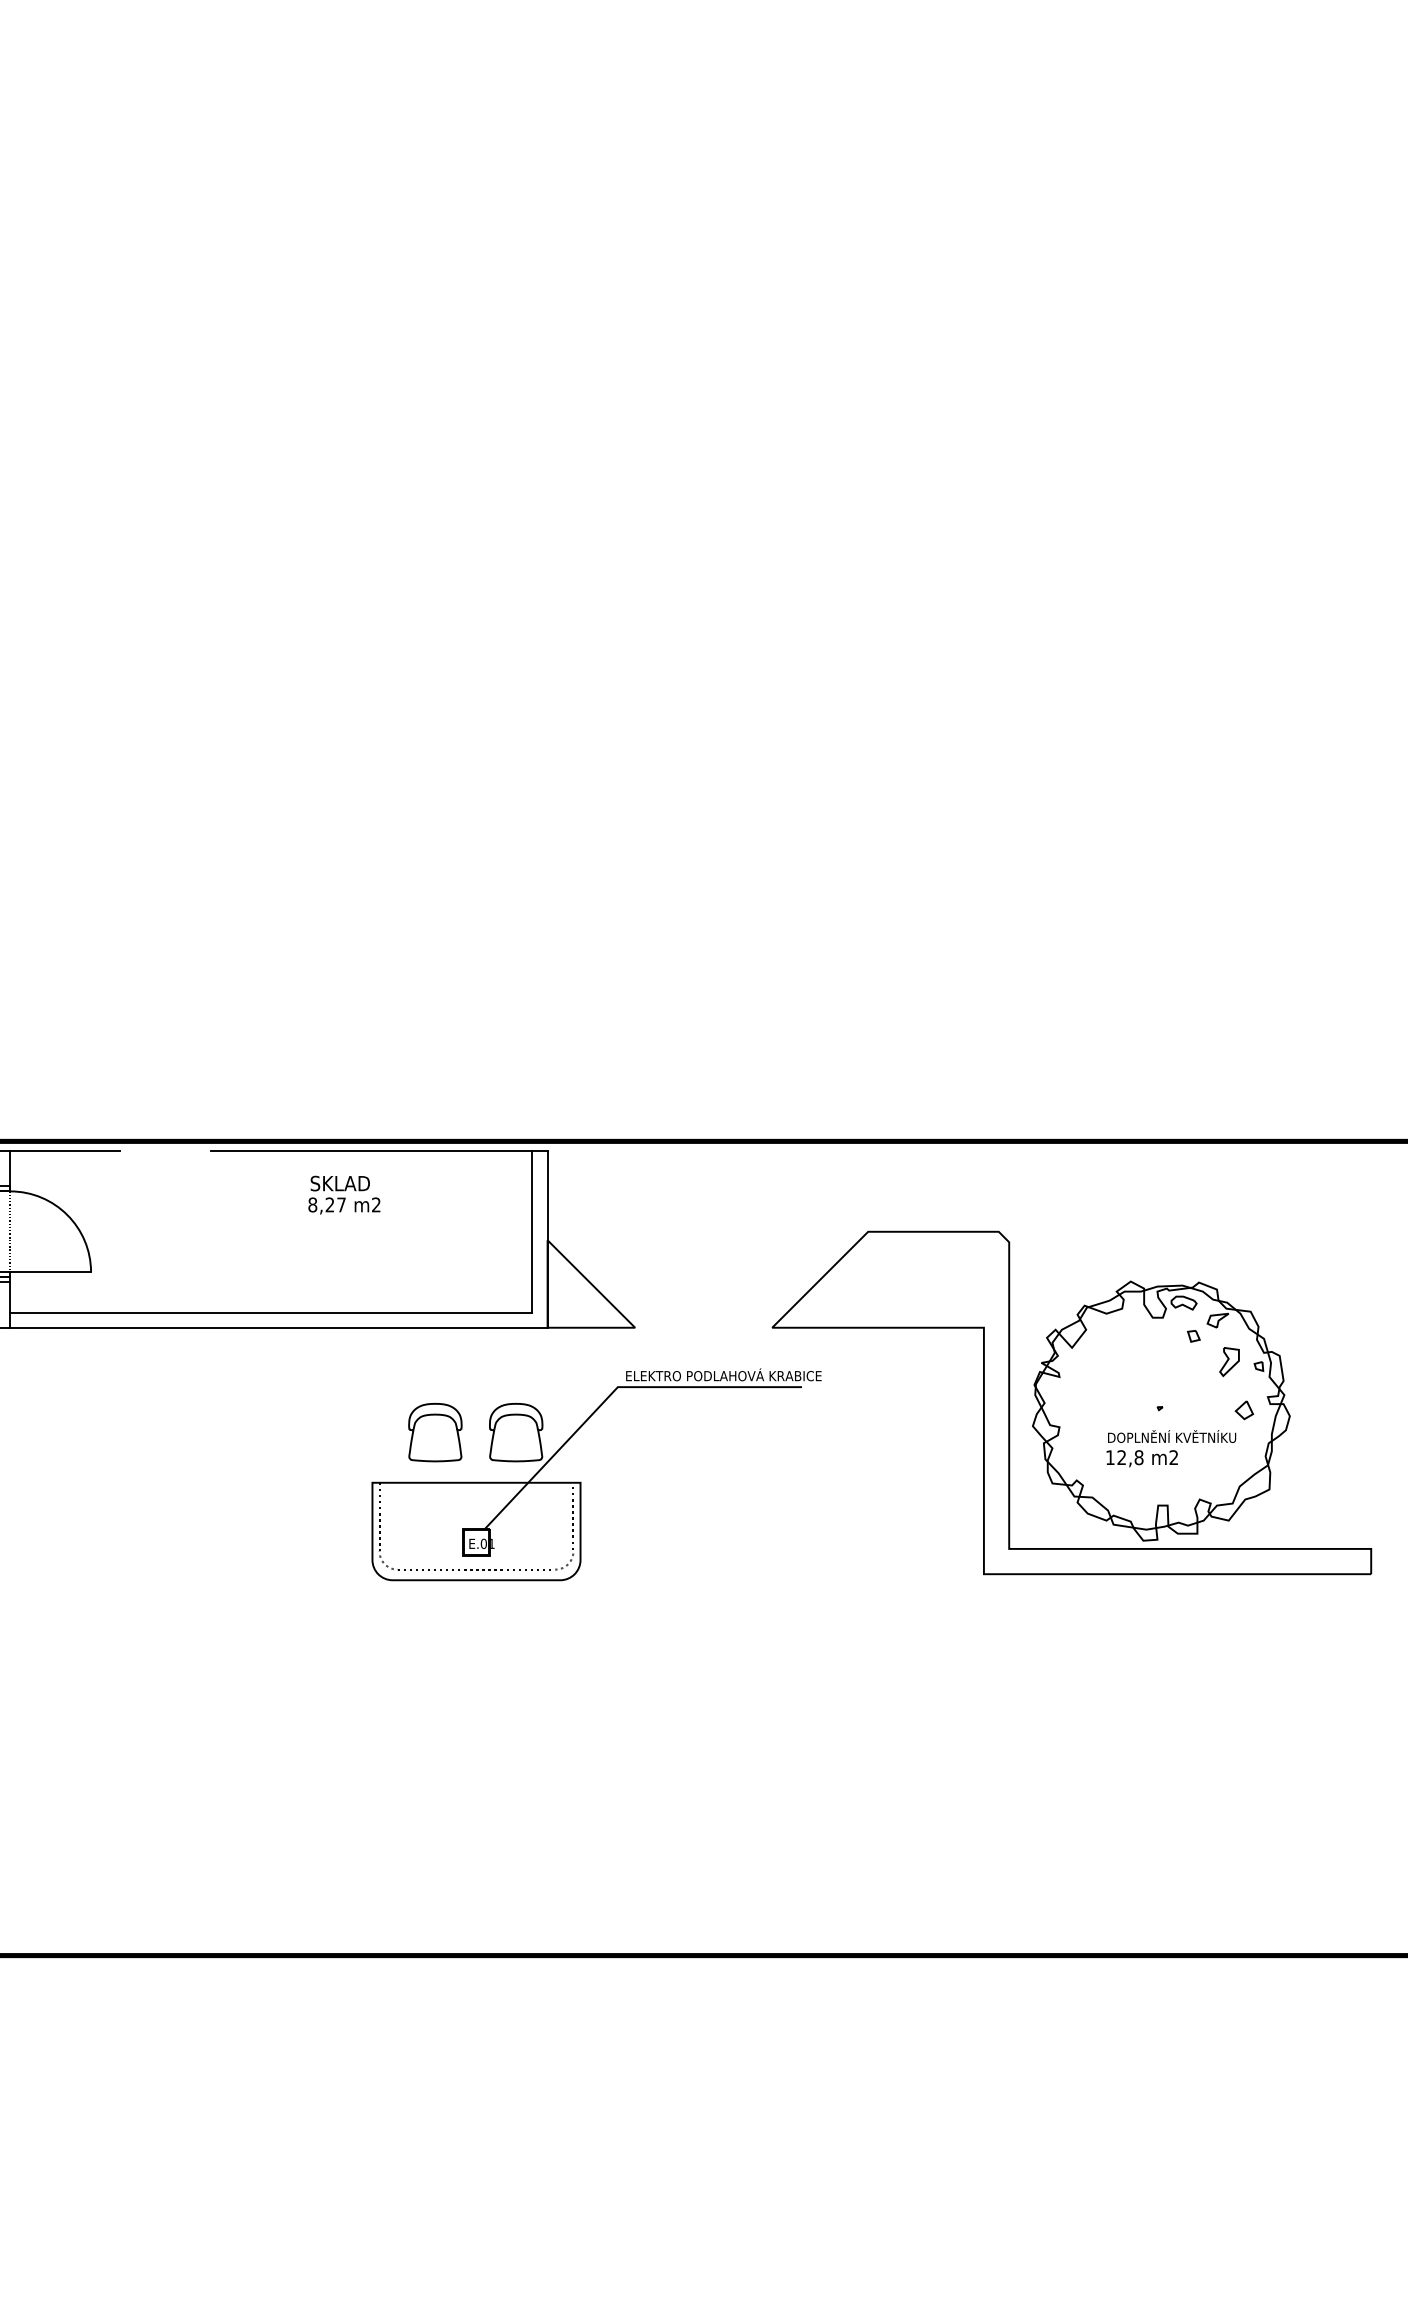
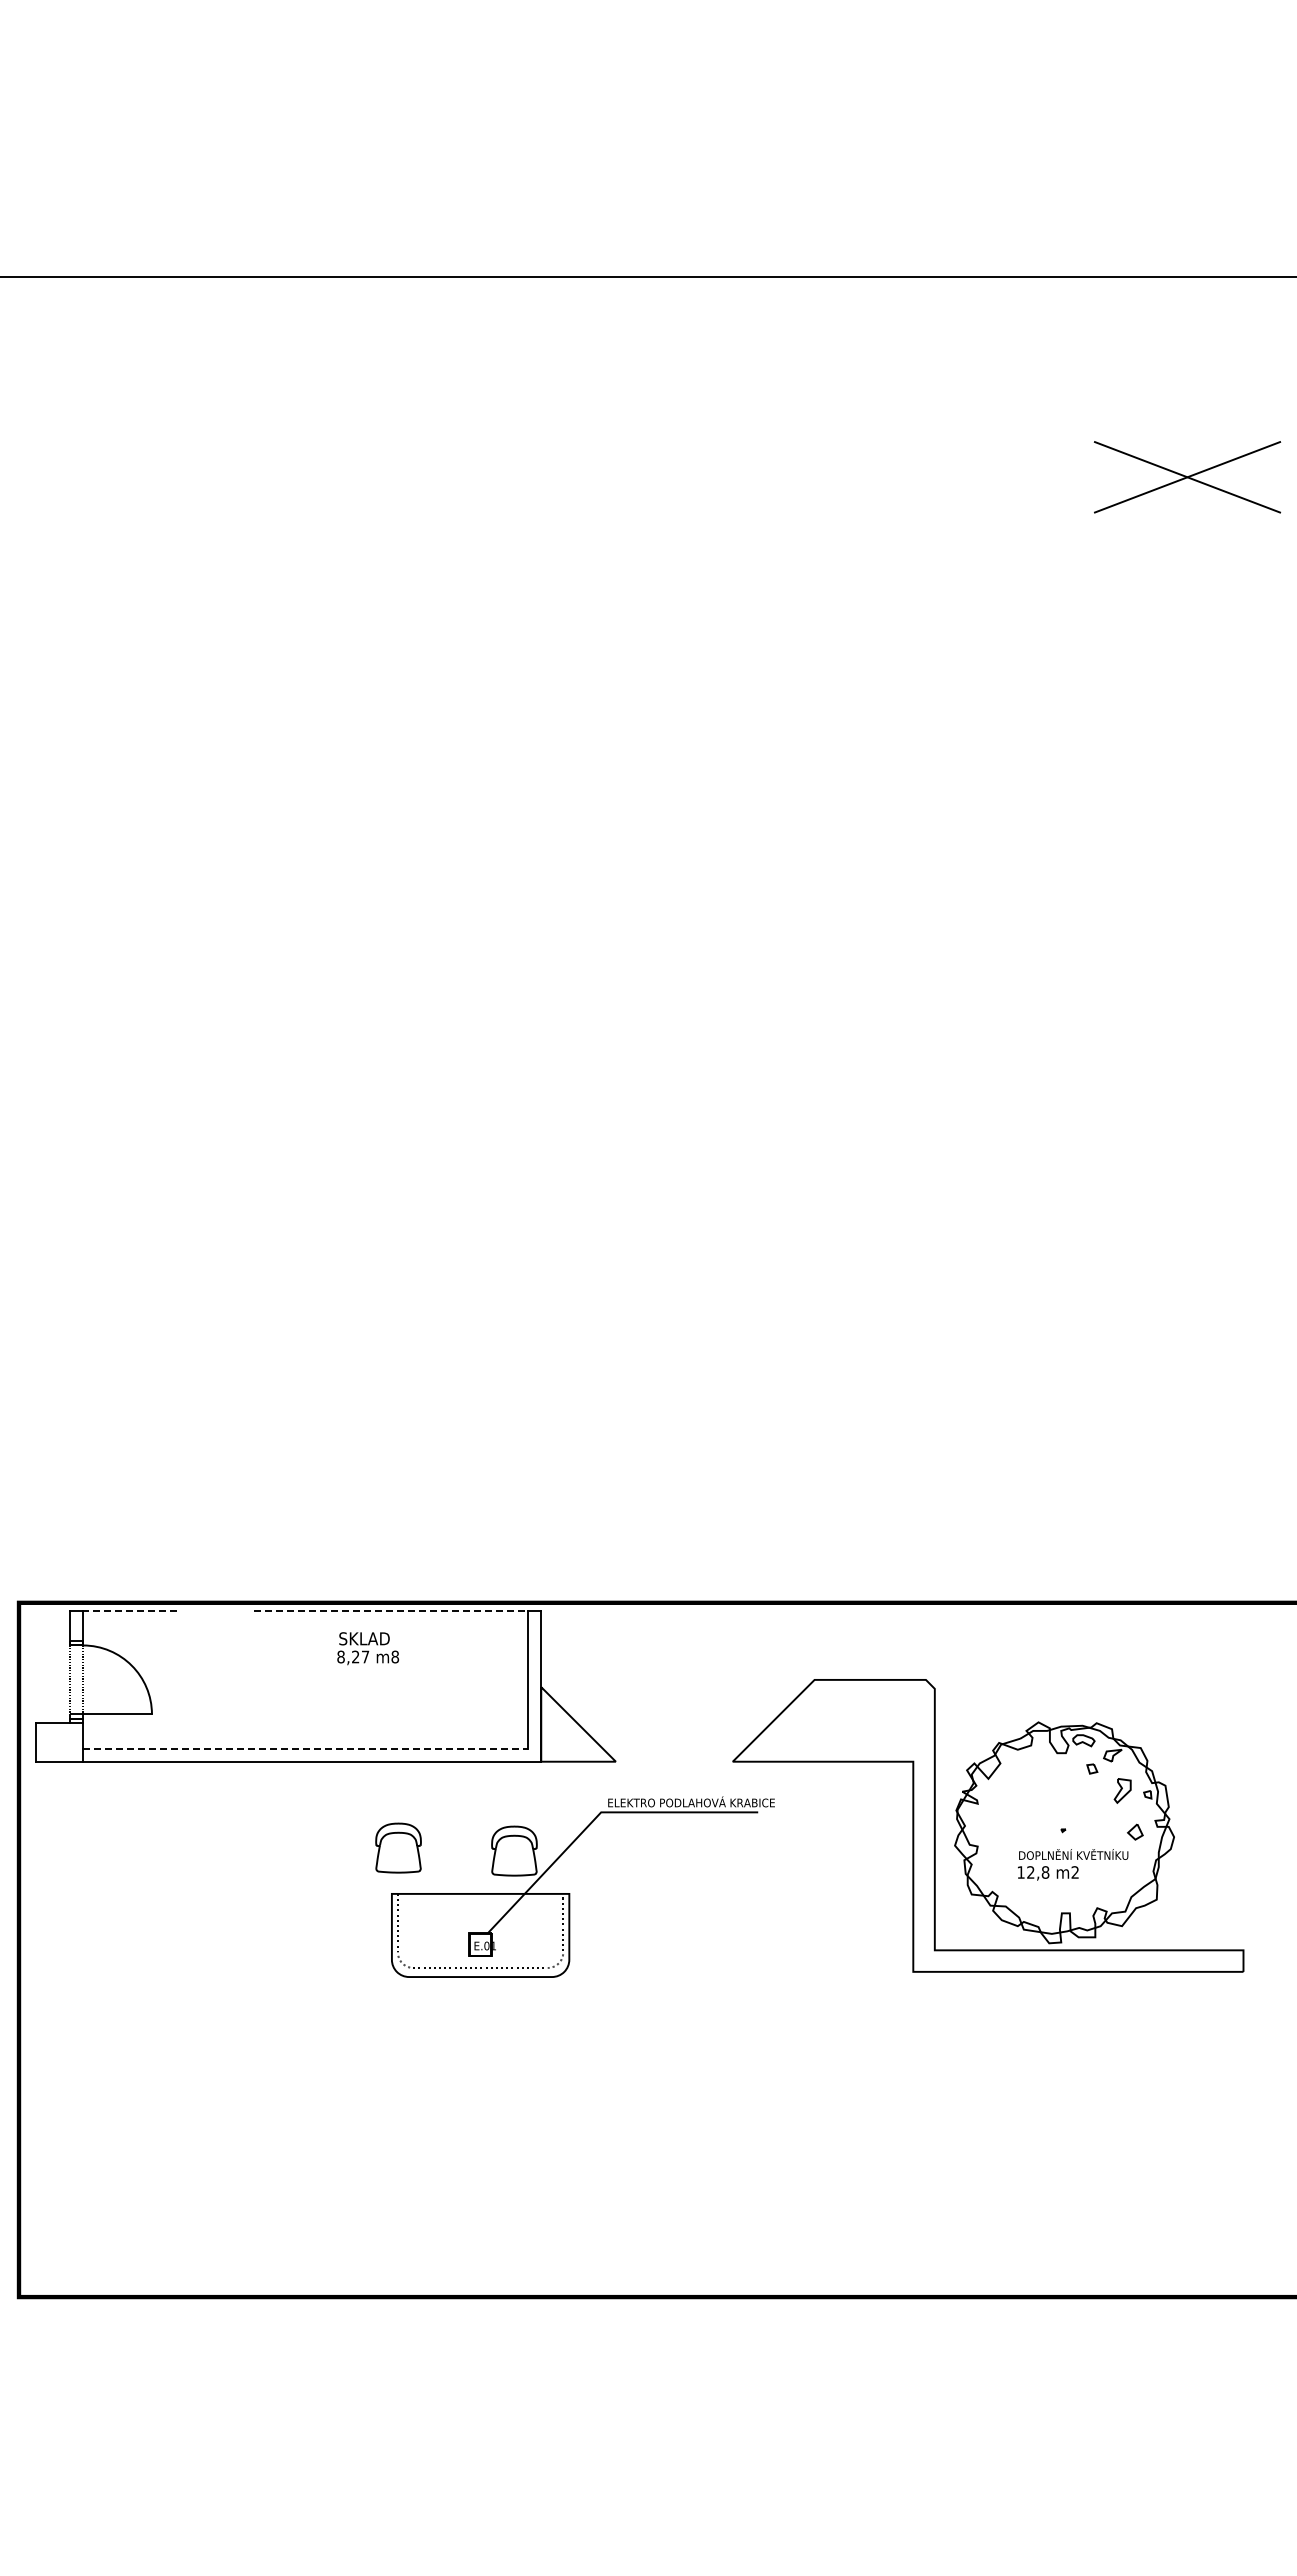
line: (65, 1151) -> (130, 1611), solid -> dashed
line: (371, 1151) -> (391, 1611), solid -> dashed
text: (376, 1204) -> (395, 1656), m2 -> m8
line: (271, 1312) -> (305, 1748), solid -> dashed
part: (435, 1431) -> (398, 1847), moved

